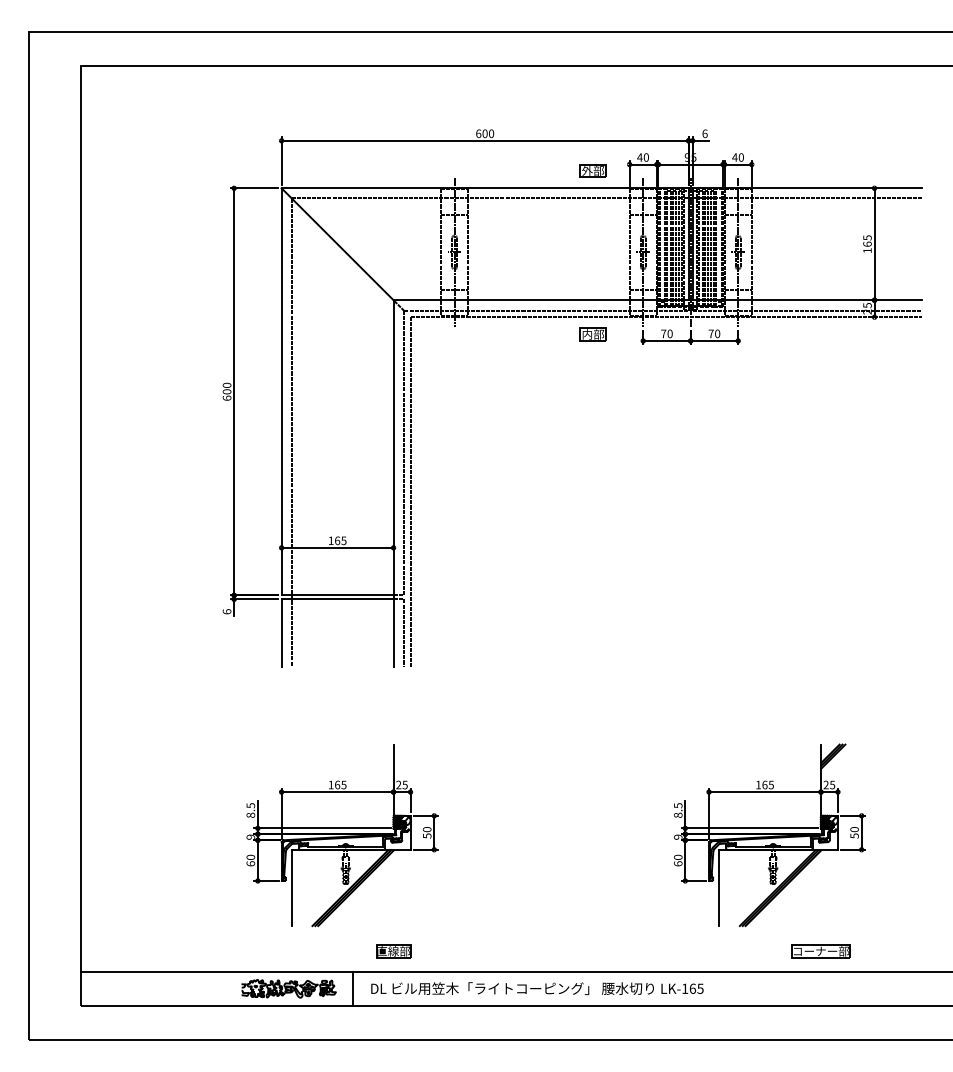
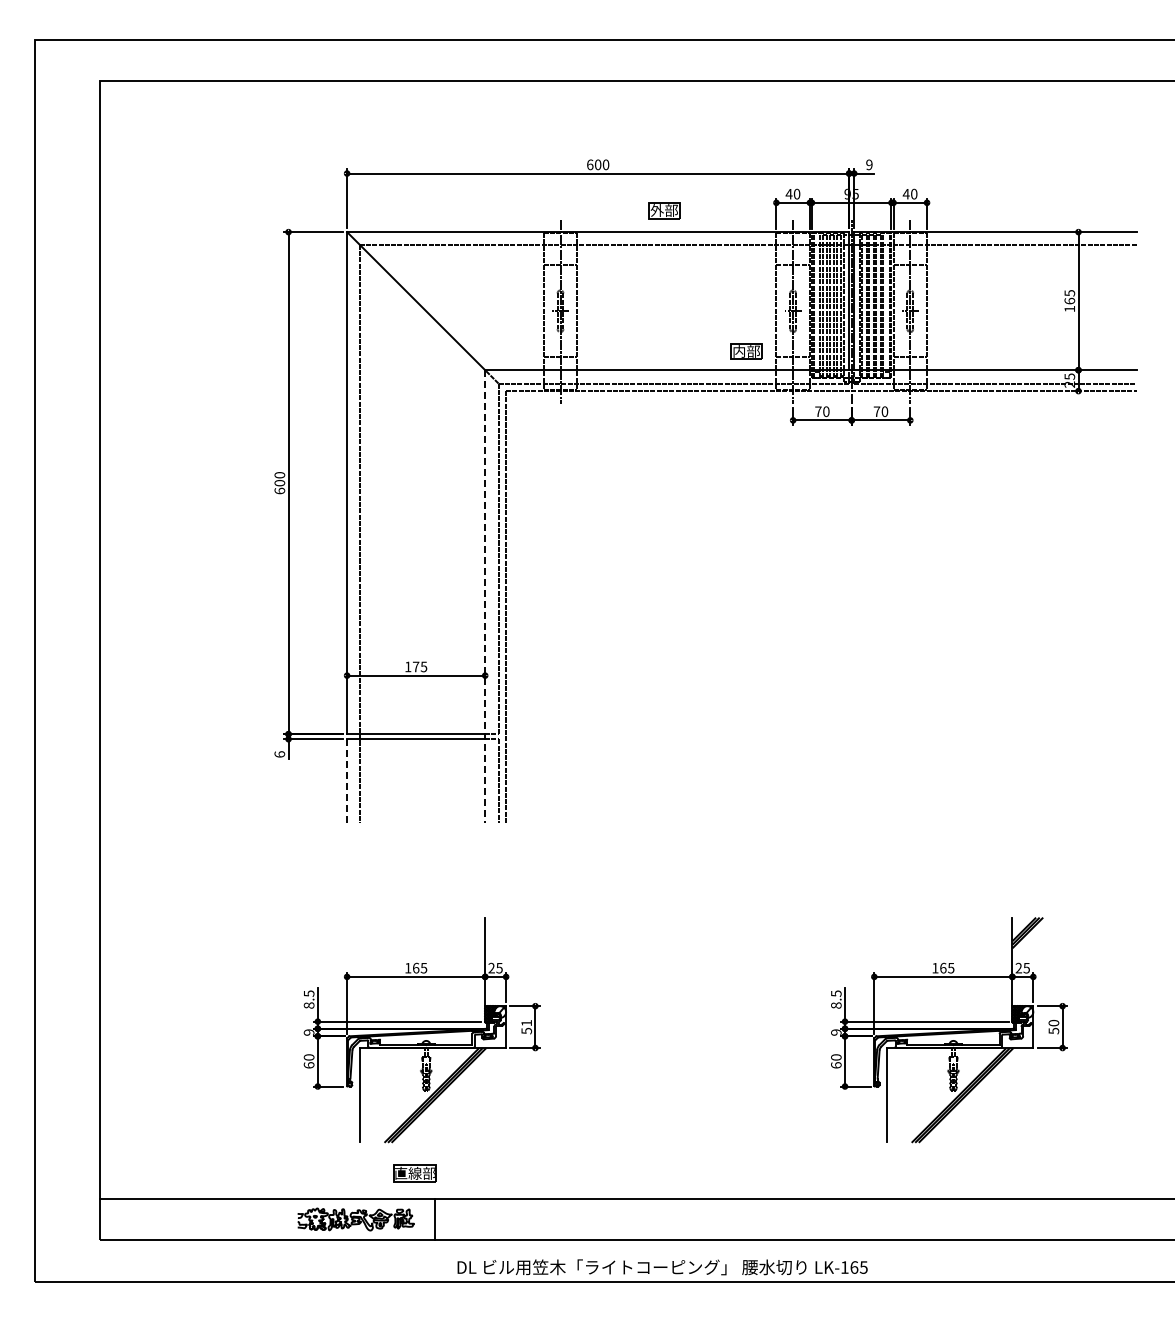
text: (705, 133) -> (869, 164), 6 -> 9
part: (593, 170) -> (664, 210), moved
part: (593, 334) -> (746, 351), moved
line: (393, 484) -> (485, 597), solid -> dashed
text: (337, 540) -> (416, 666), 165 -> 175
line: (281, 633) -> (347, 781), solid -> dashed
text: (427, 829) -> (526, 1022), 50 -> 51
part: (392, 951) -> (414, 1173), moved
part: (821, 951) -> (1012, 1173), removed
text: (537, 988) -> (662, 1267), moved

